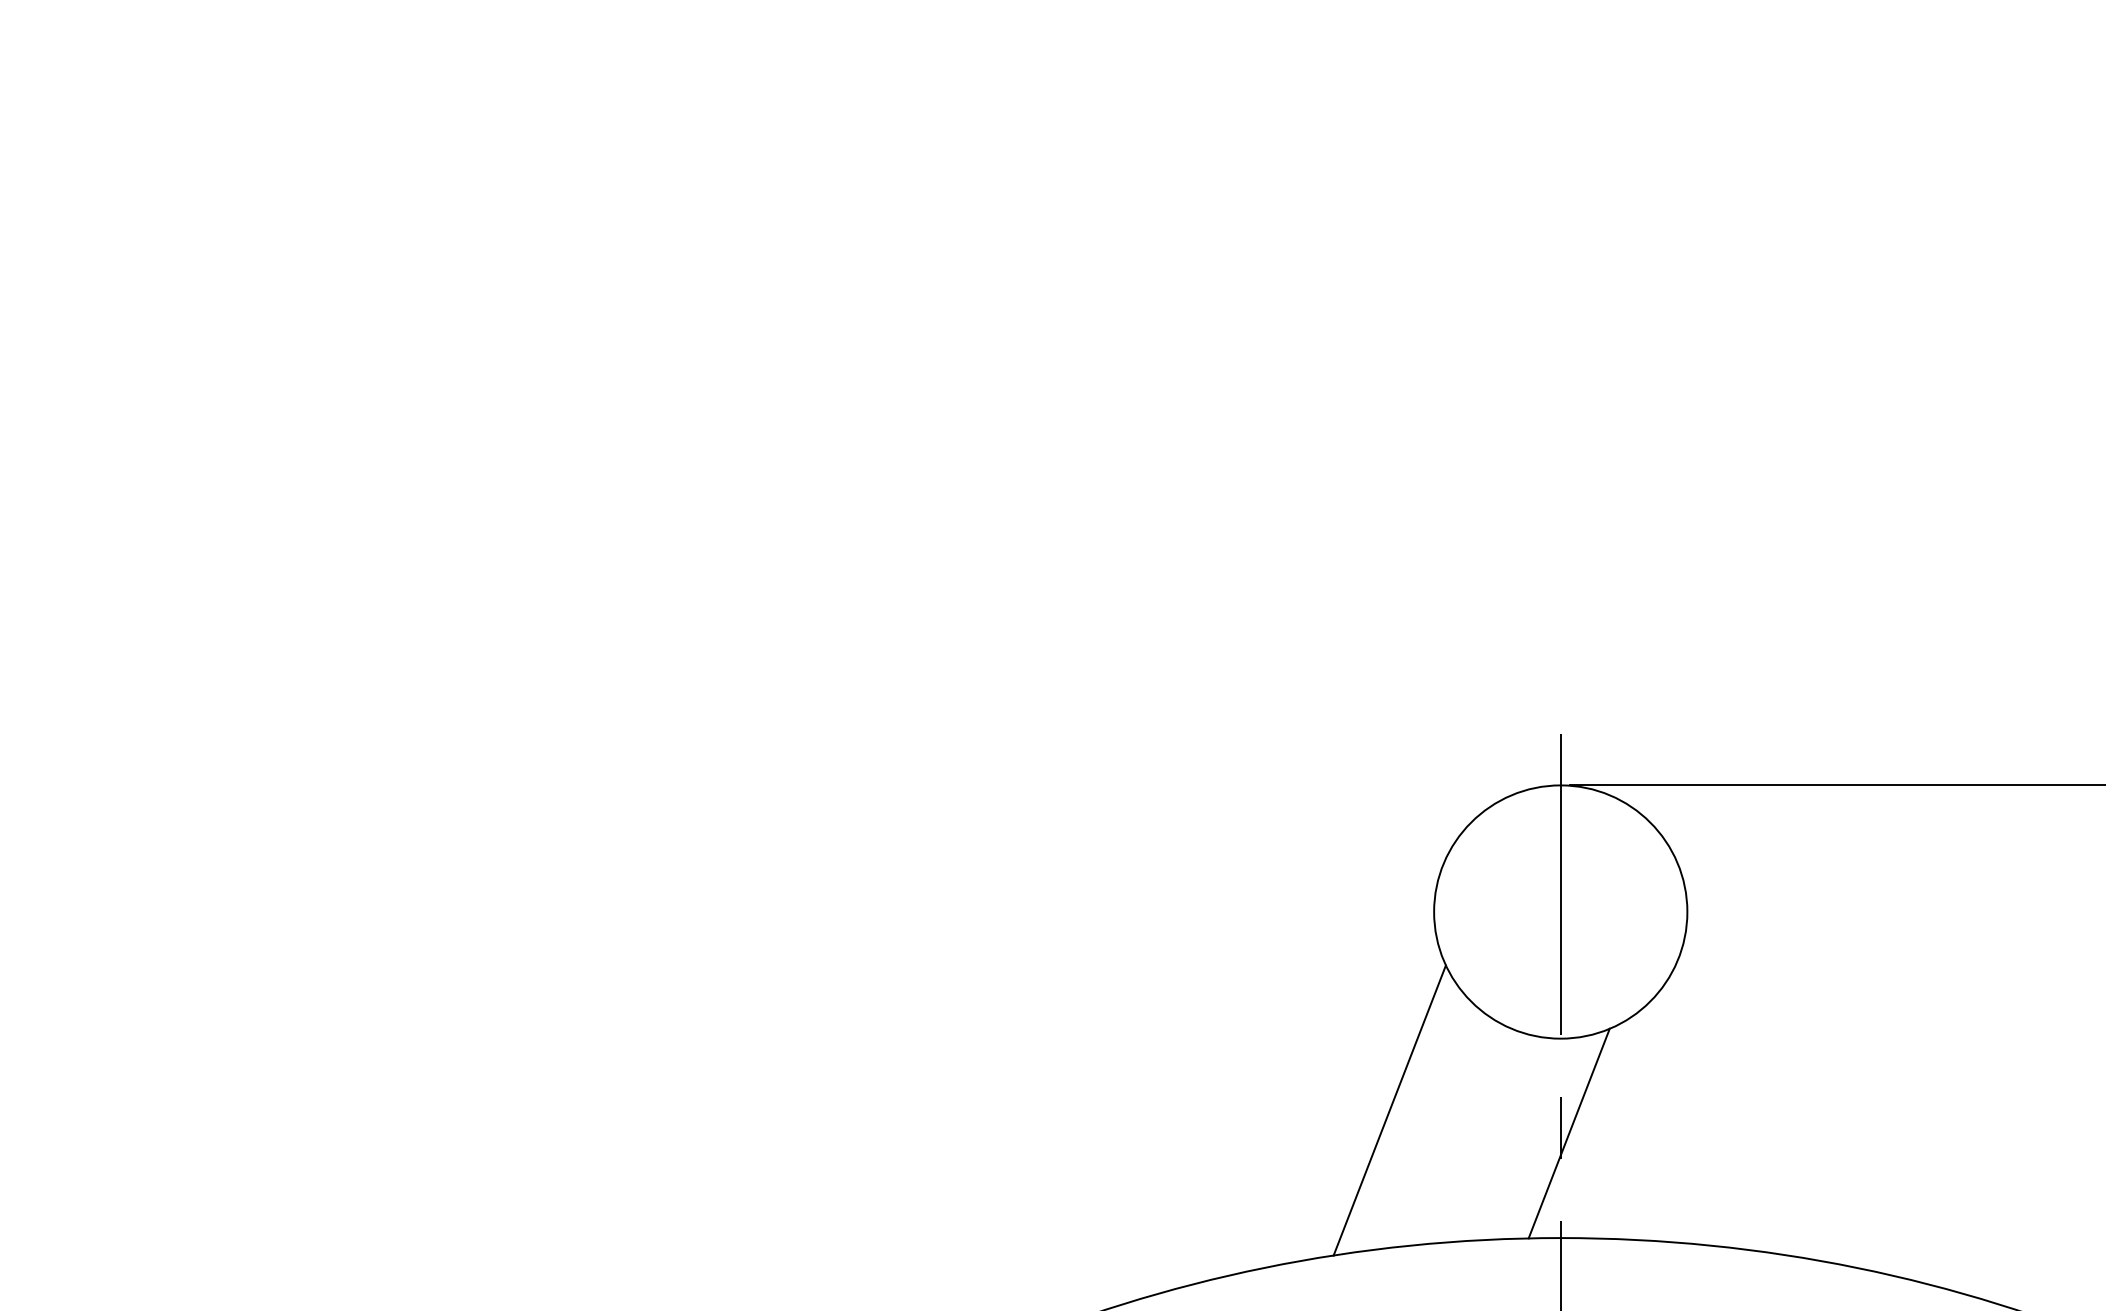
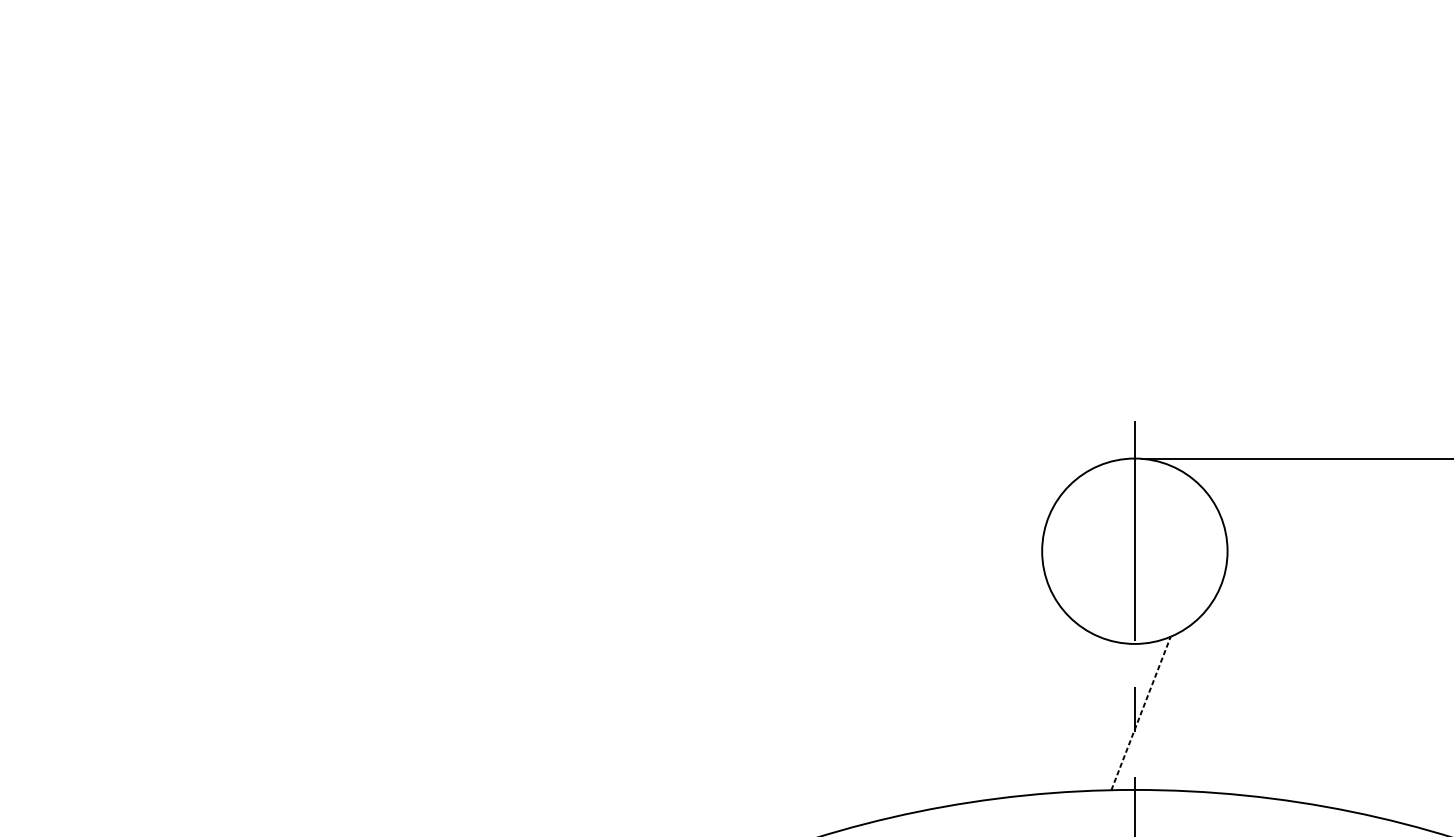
line: (1389, 1110) -> (1009, 696), removed
line: (1569, 1133) -> (1141, 713), solid -> dashed

